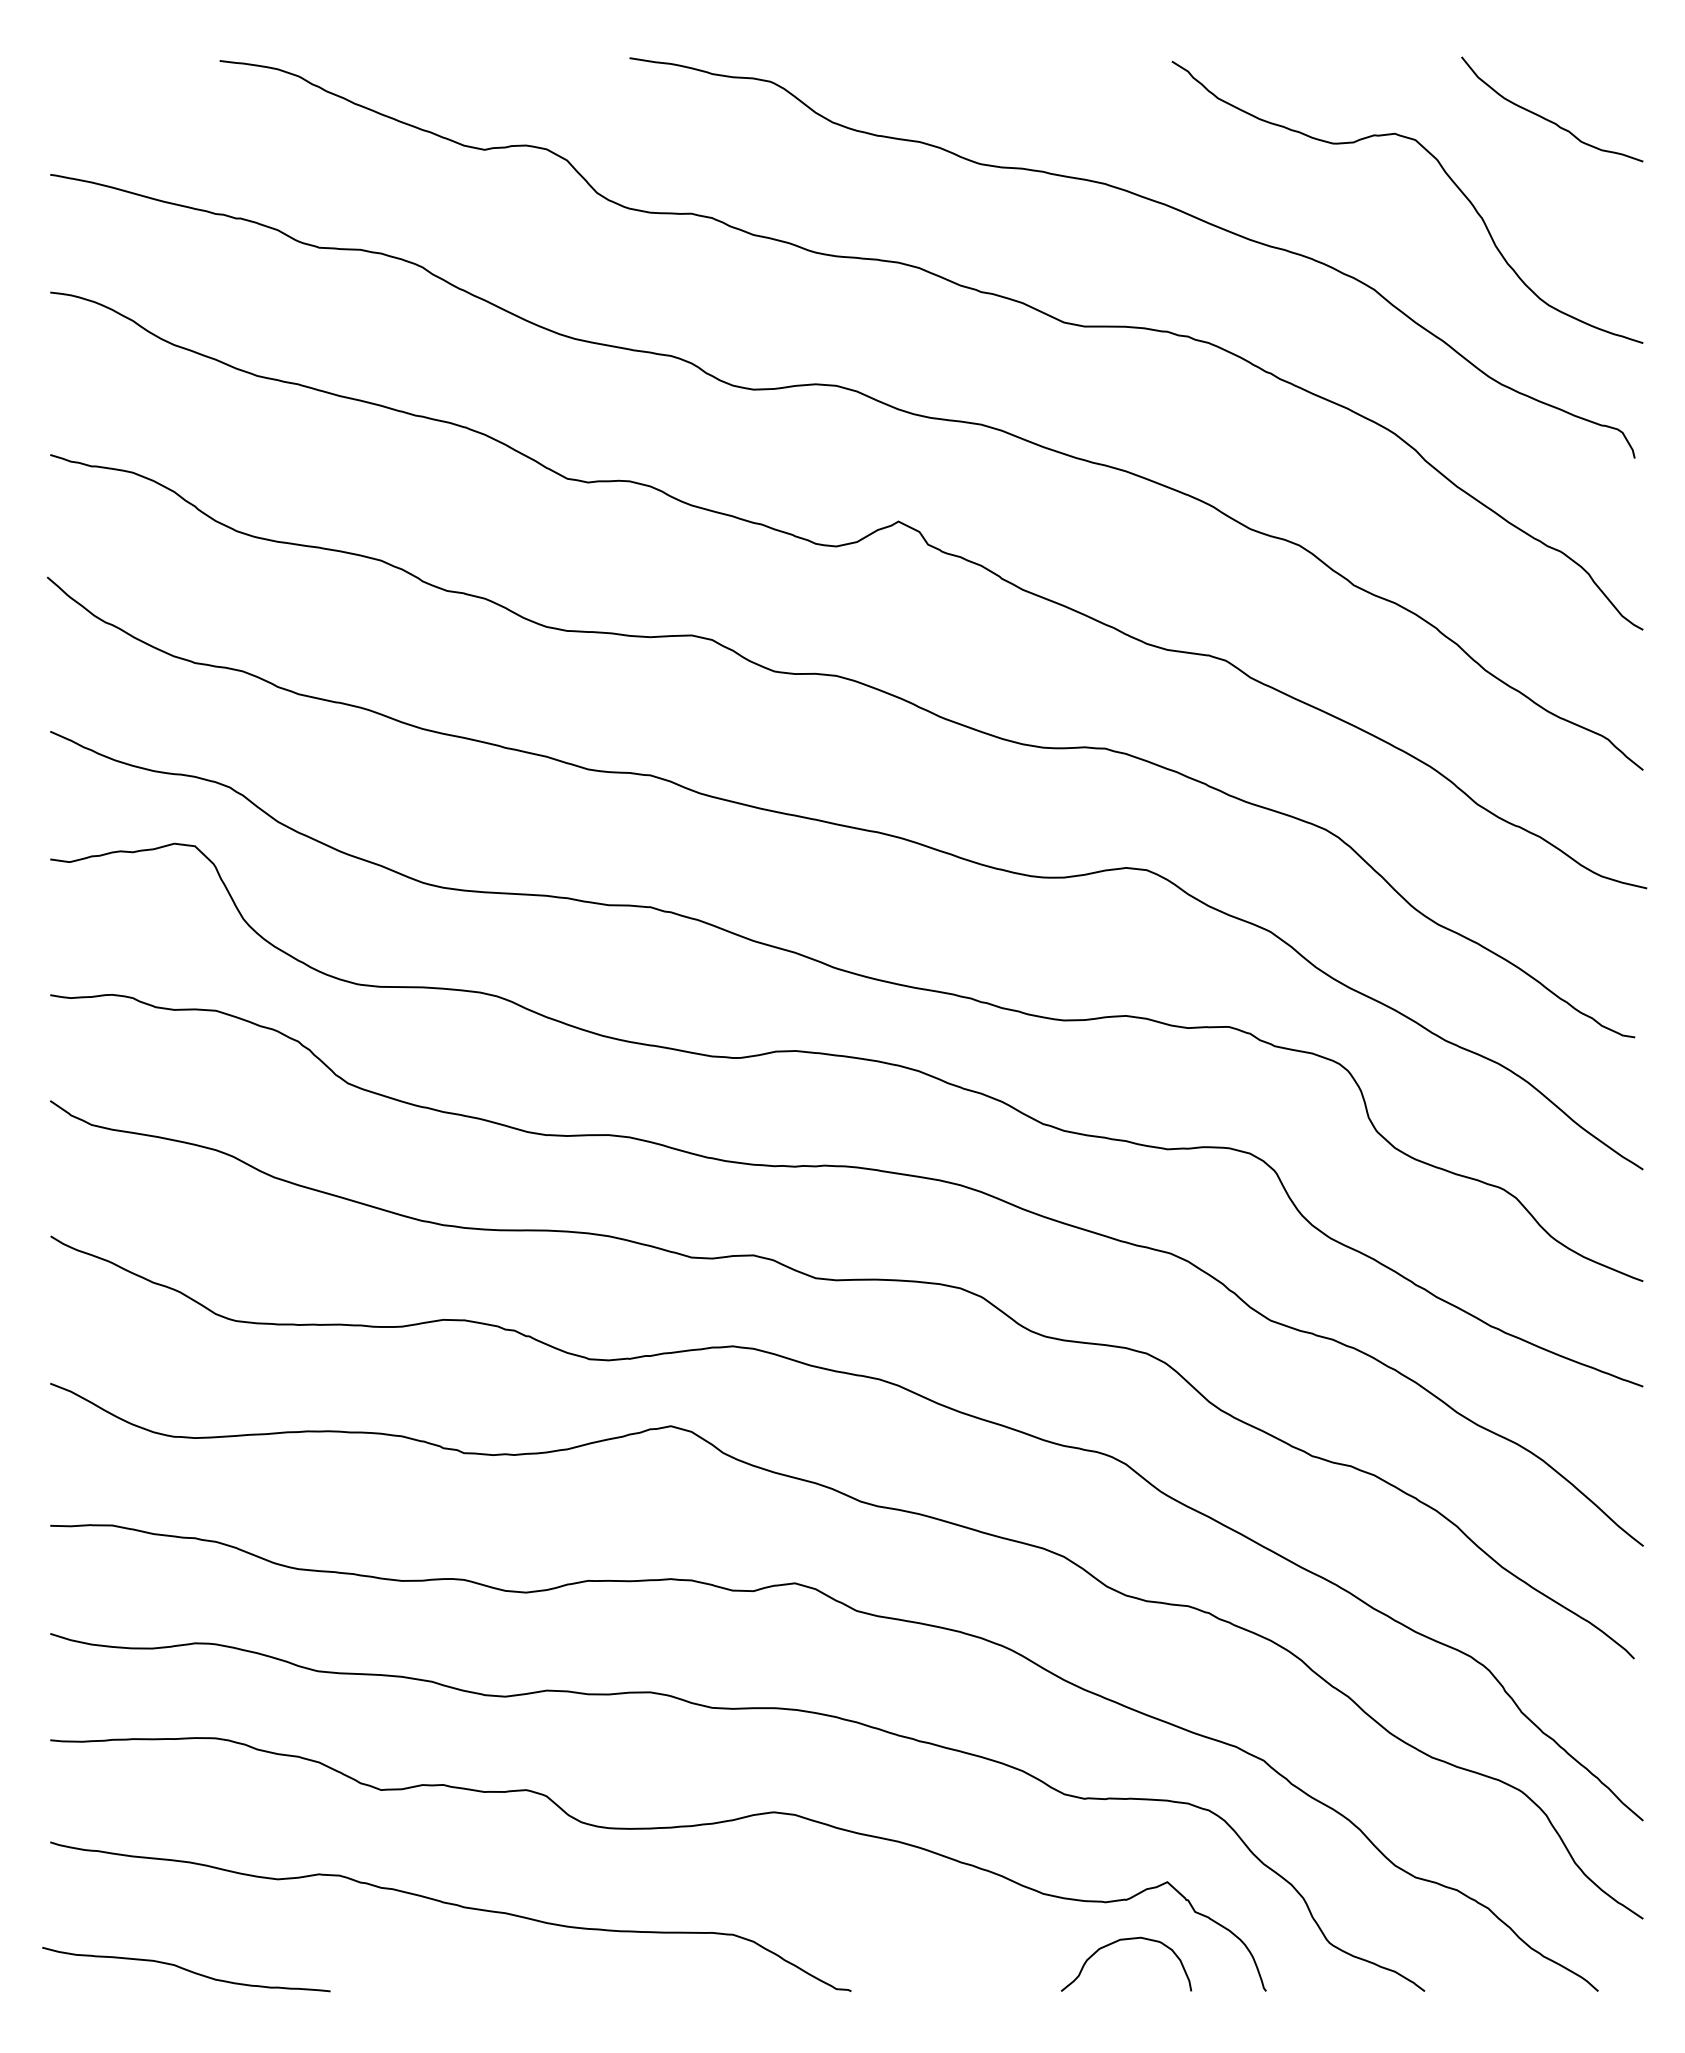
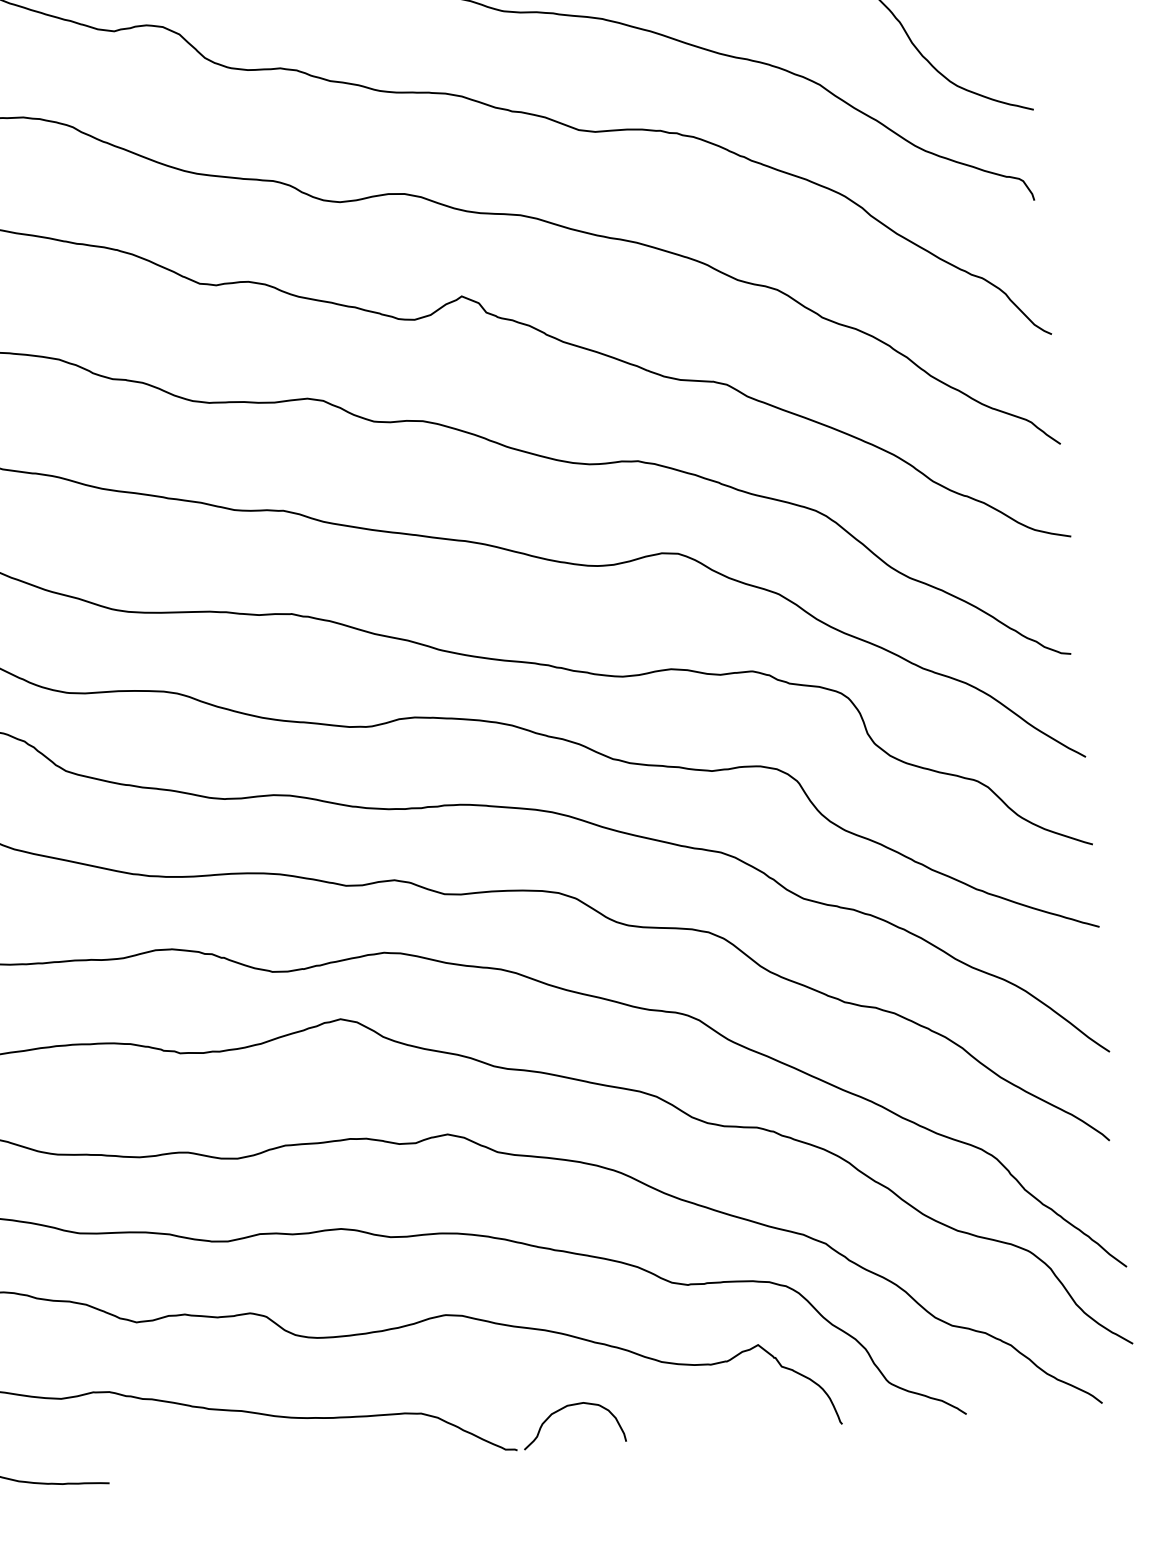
curve: (1126, 1940) -> (572, 1405), moved

